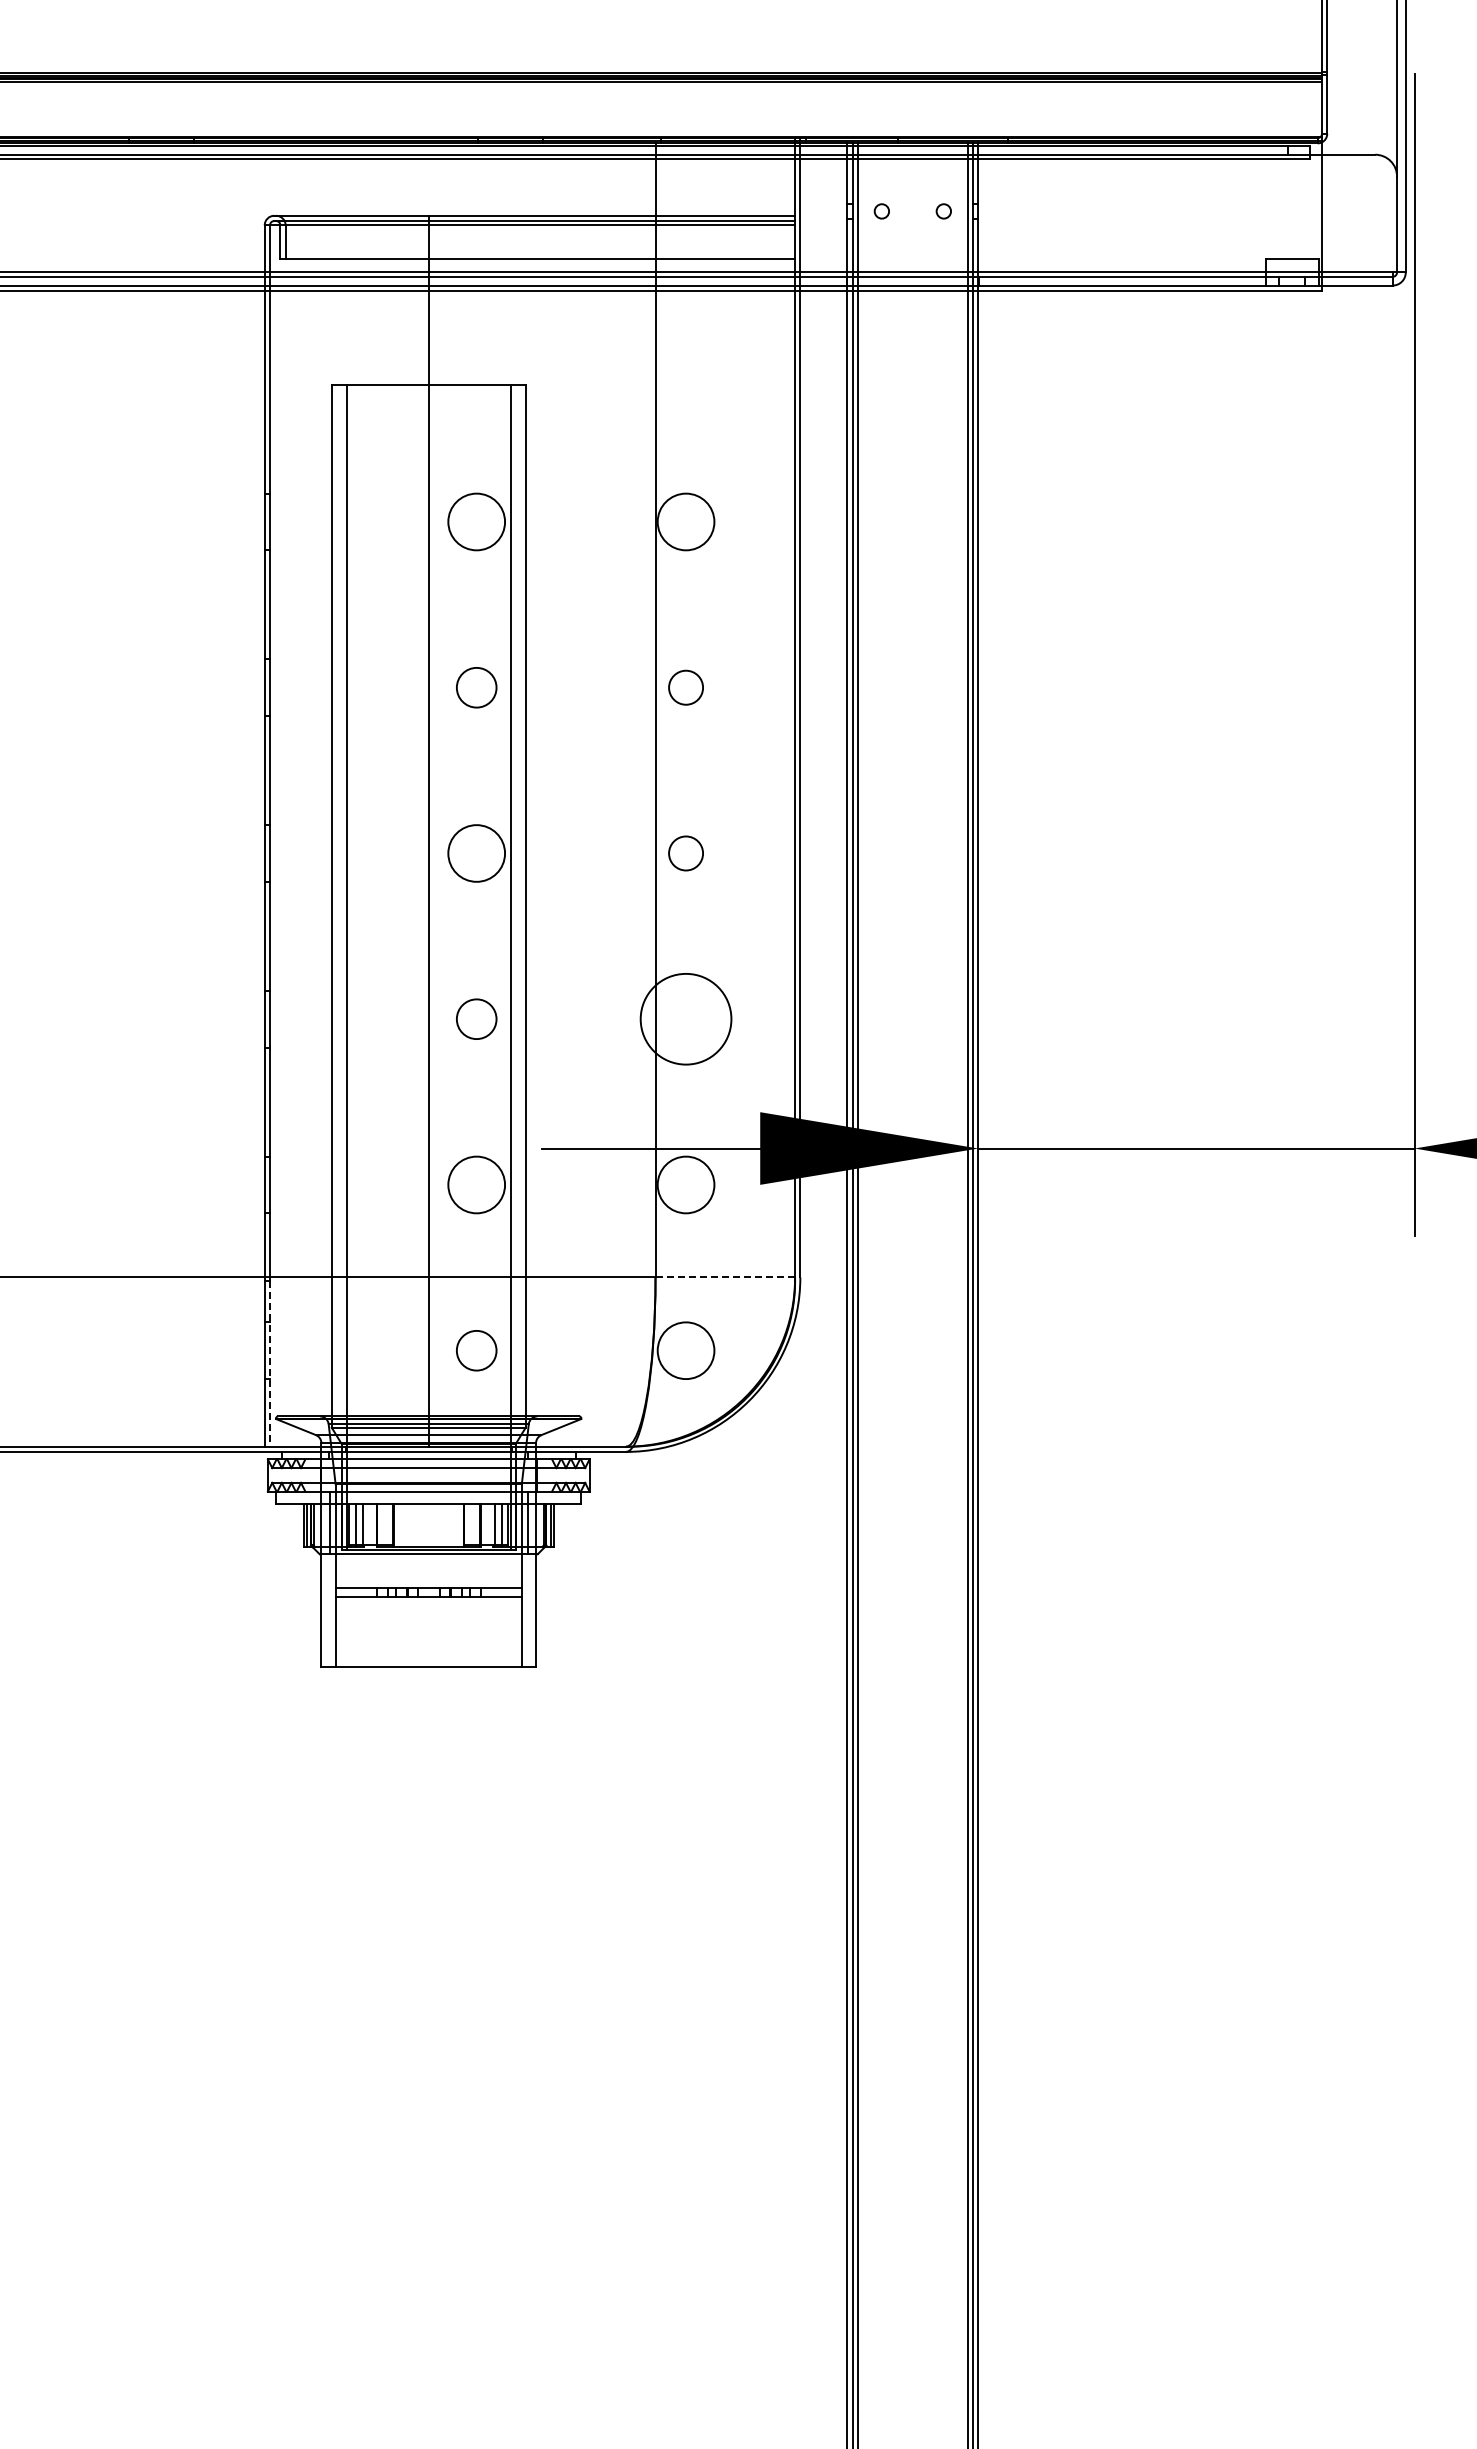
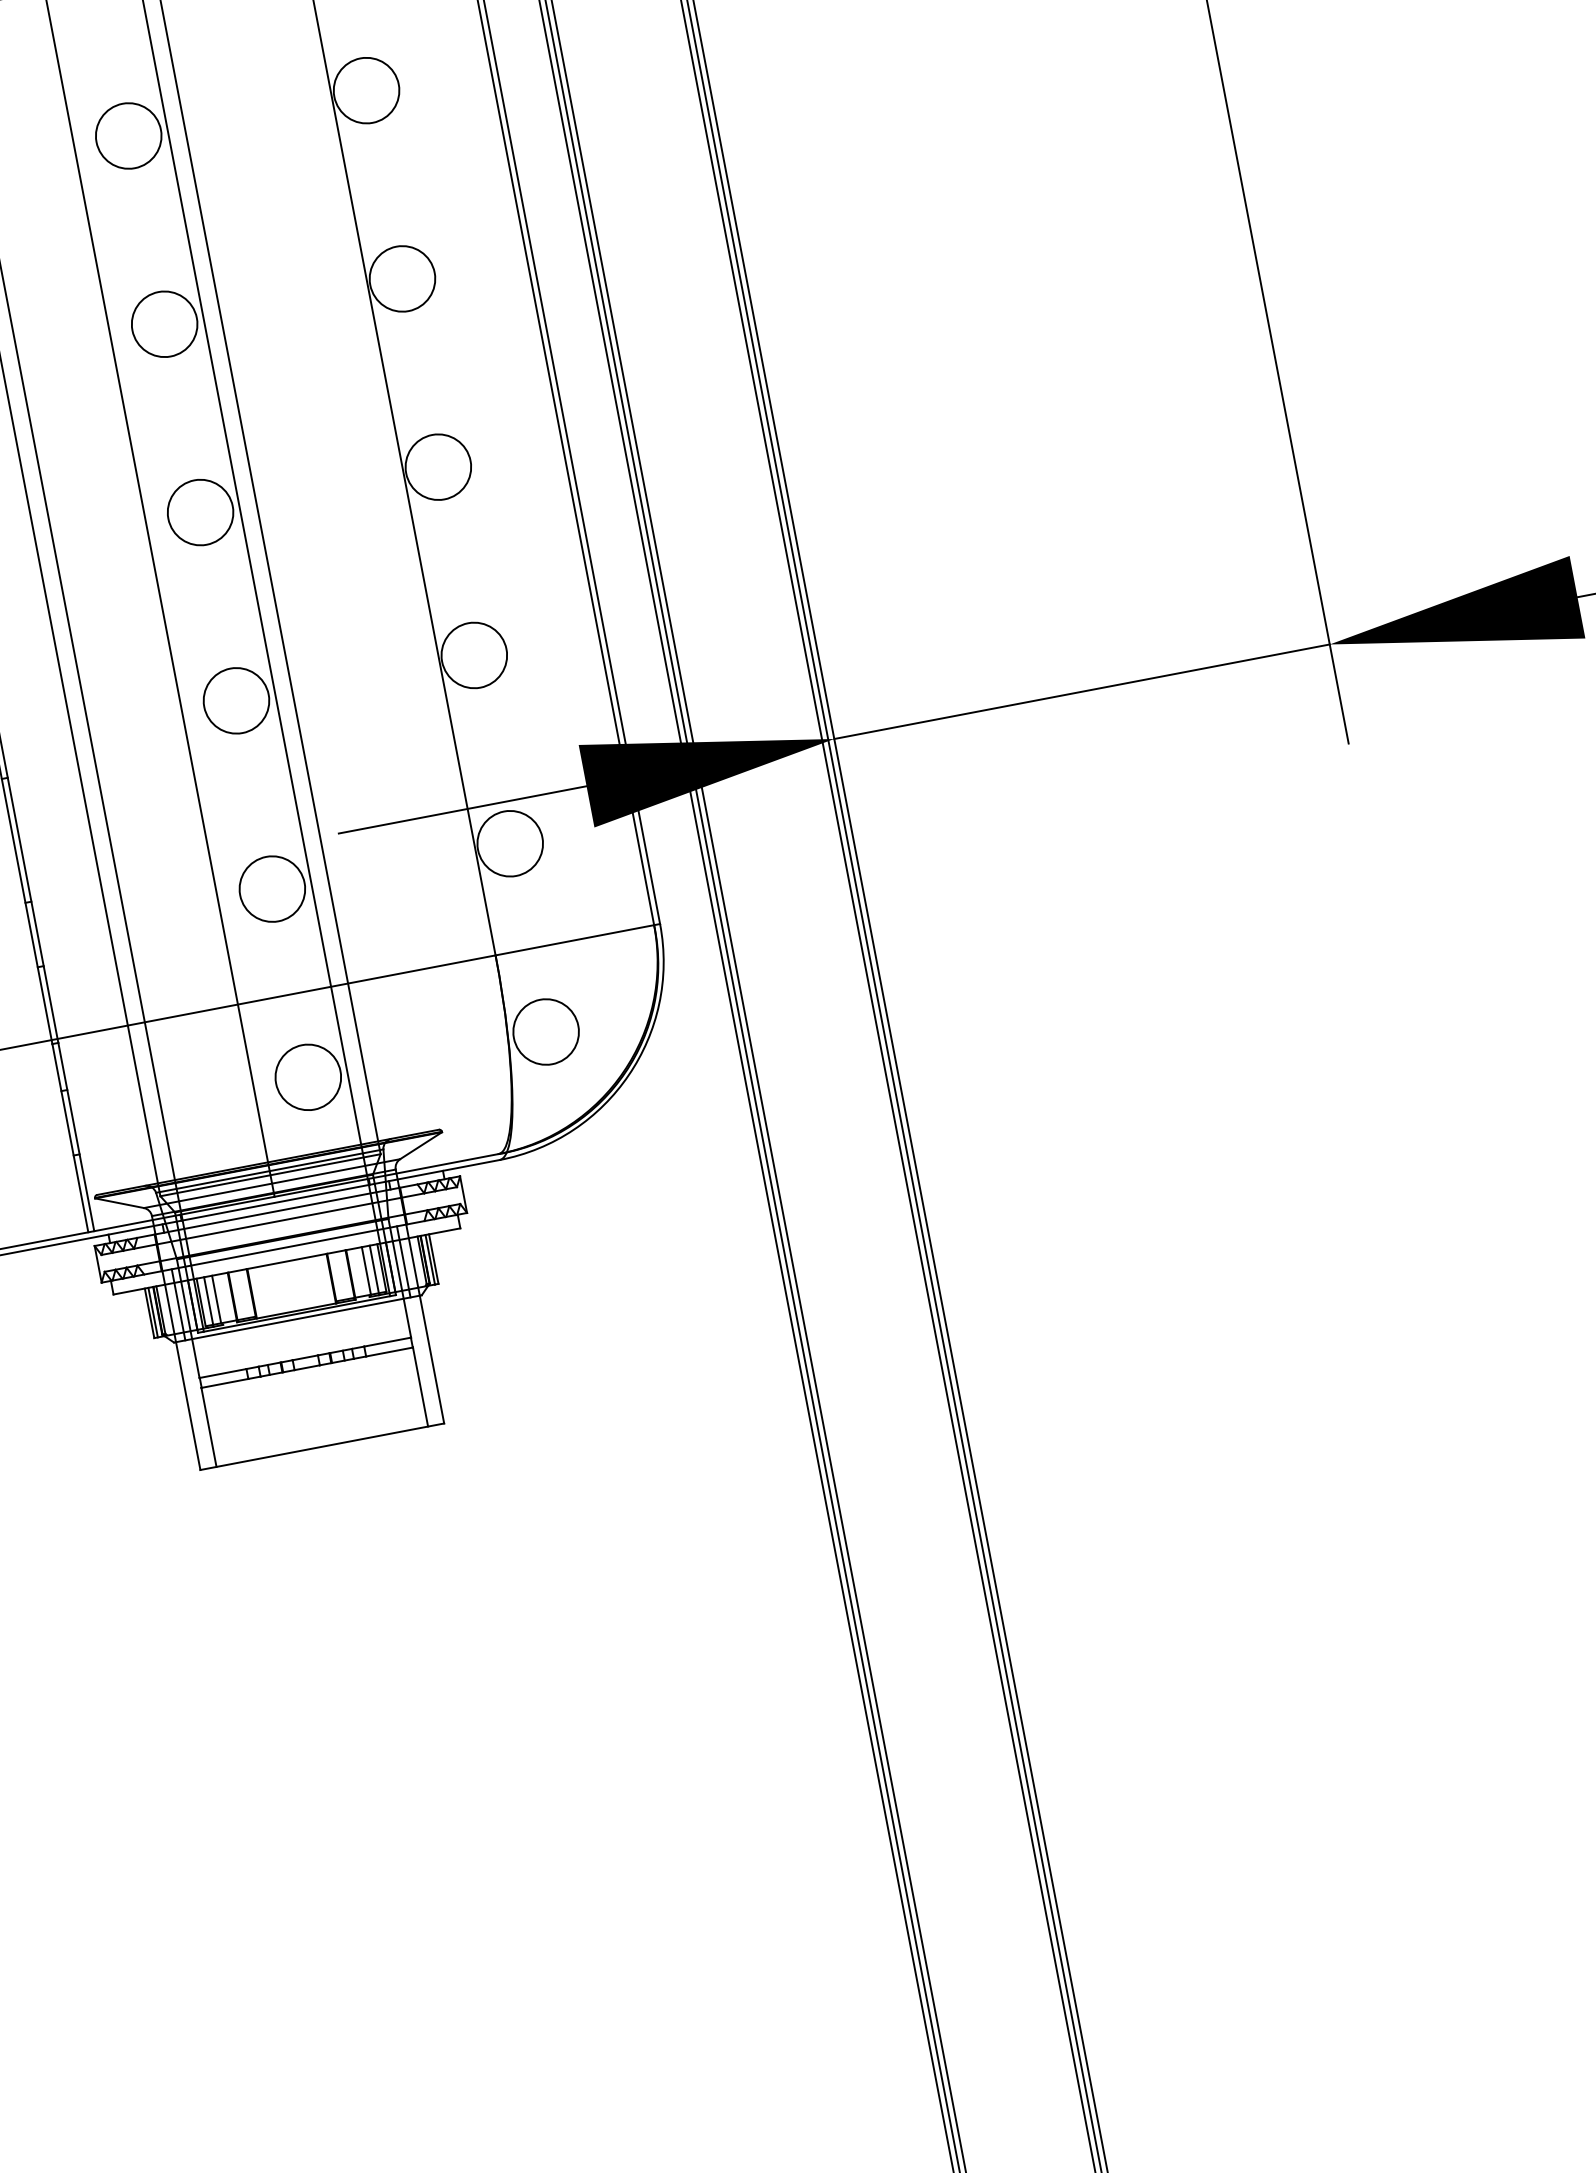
circle: (476, 687) -> (164, 324), size x1.43
circle: (685, 687) -> (401, 278), size x1.67
circle: (685, 853) -> (437, 467), size x1.67
circle: (476, 1018) -> (236, 700), size x1.43
circle: (685, 1018) -> (473, 654), size x0.62
line: (728, 1277) -> (578, 939), dashed -> solid
circle: (476, 1350) -> (308, 1077), size x1.43
line: (269, 1363) -> (75, 1136), dashed -> solid

